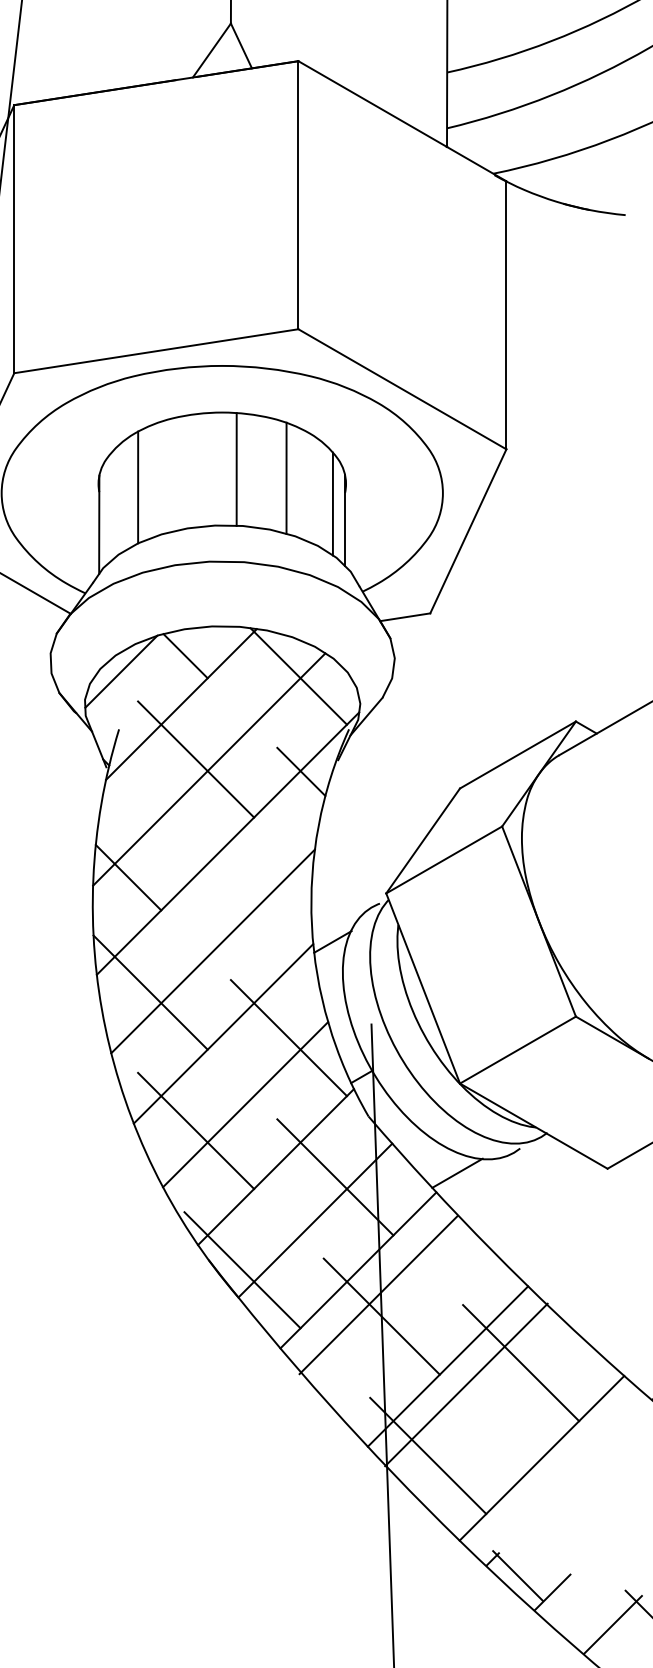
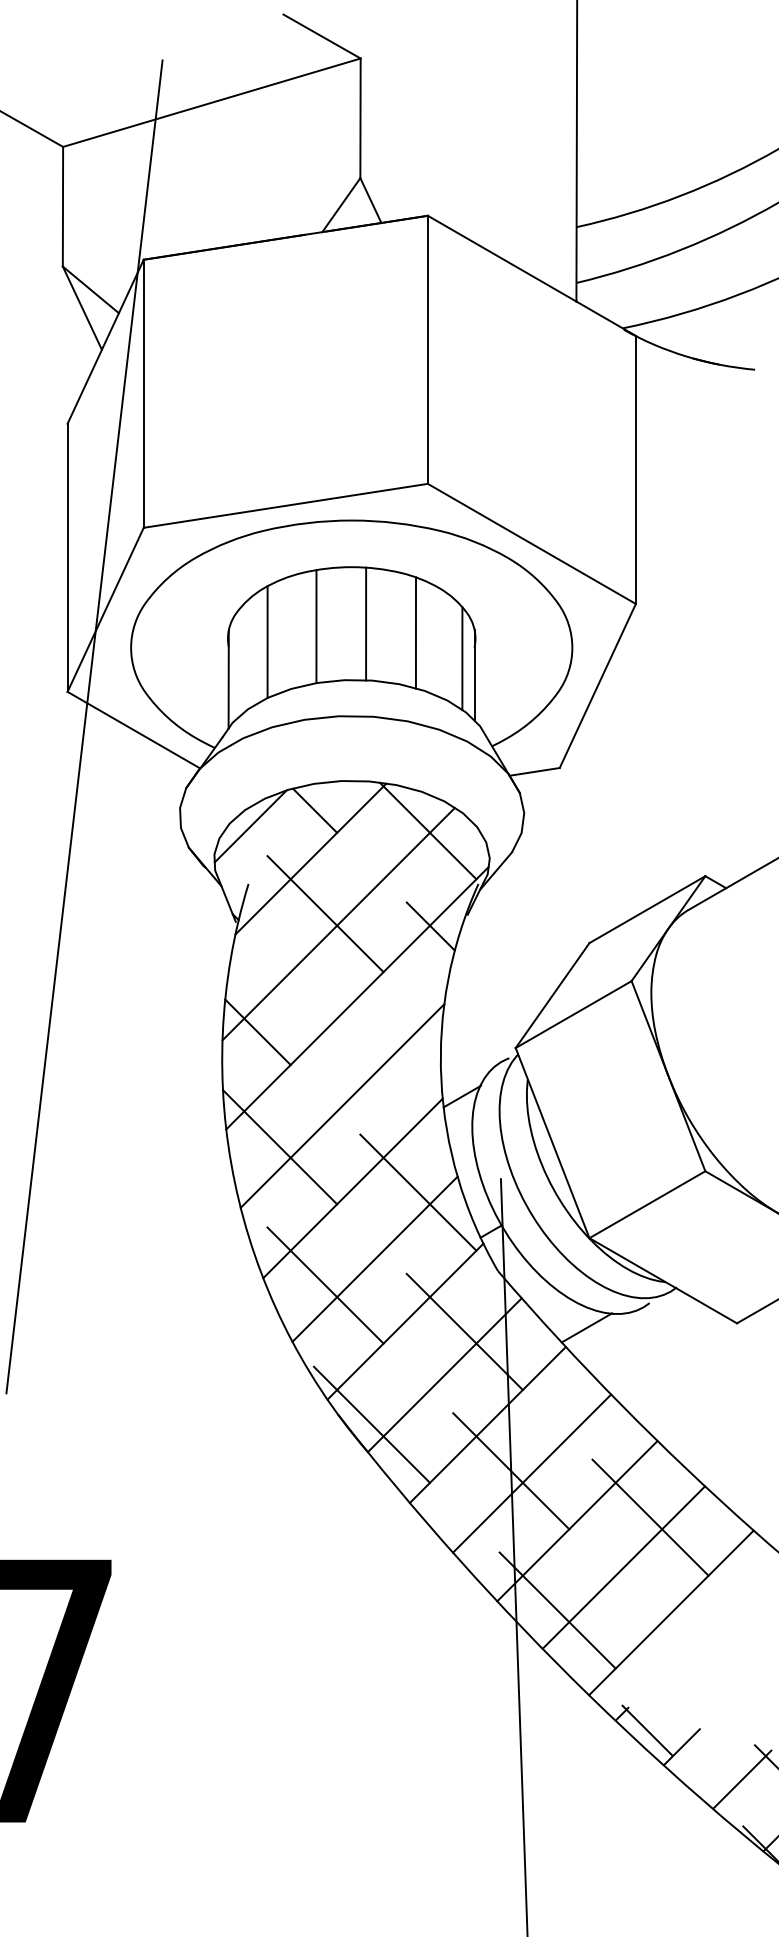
line: (187, 471) -> (316, 626), added
line: (379, 1294) -> (532, 1473), moved
line: (466, 1384) -> (623, 1567), moved

